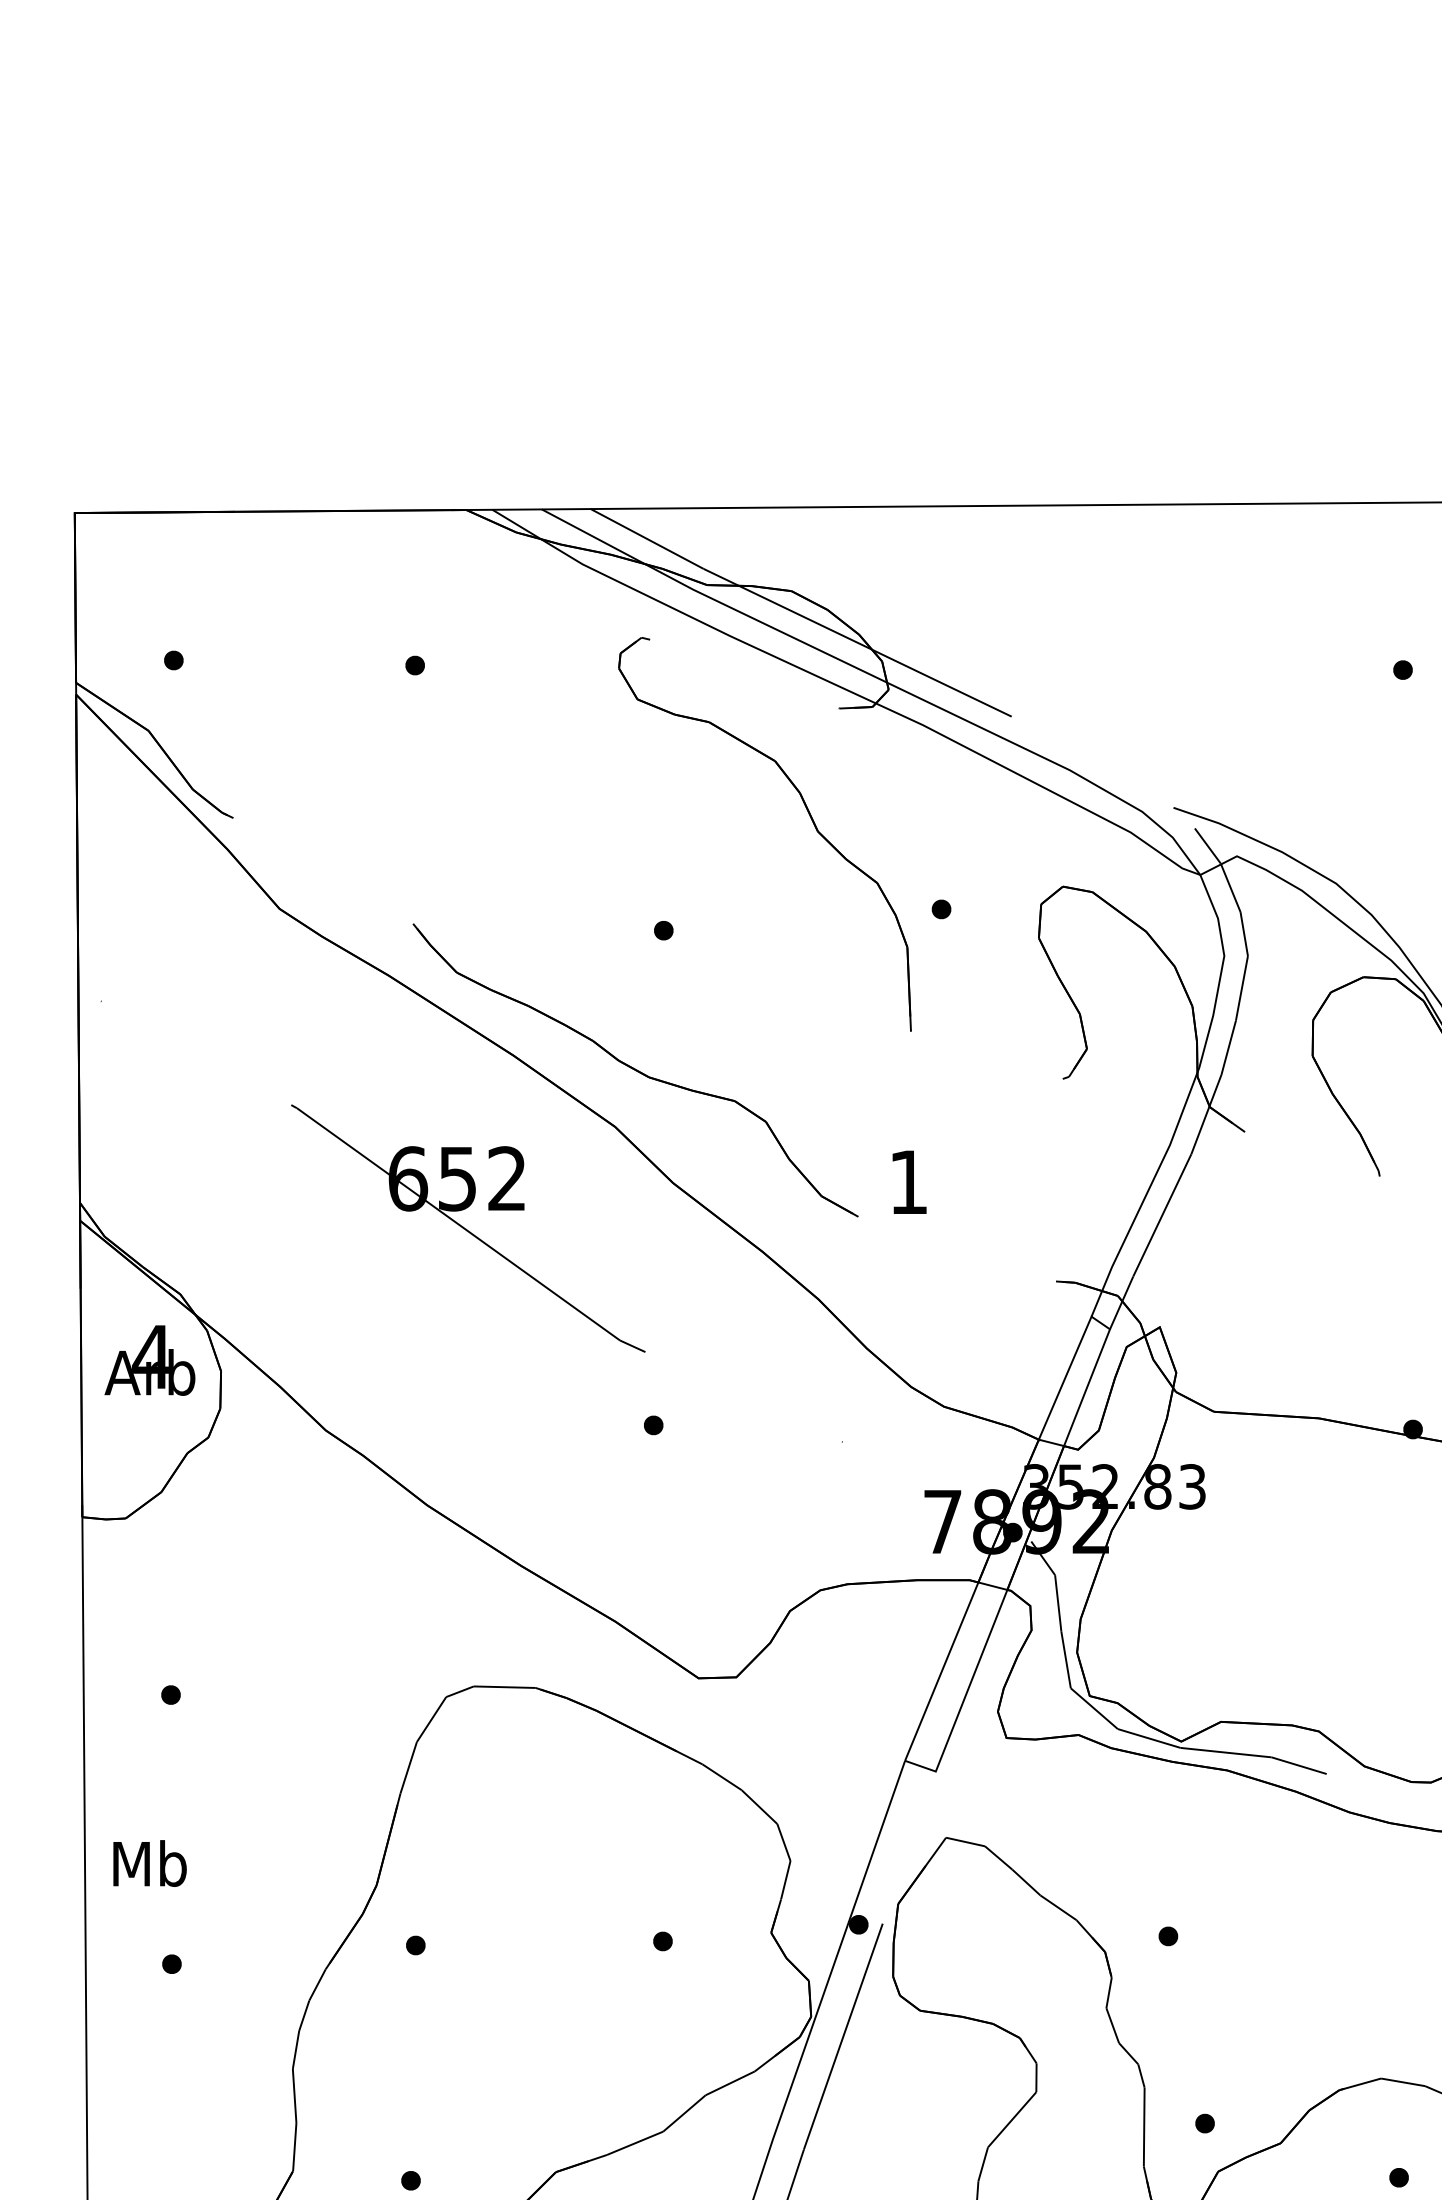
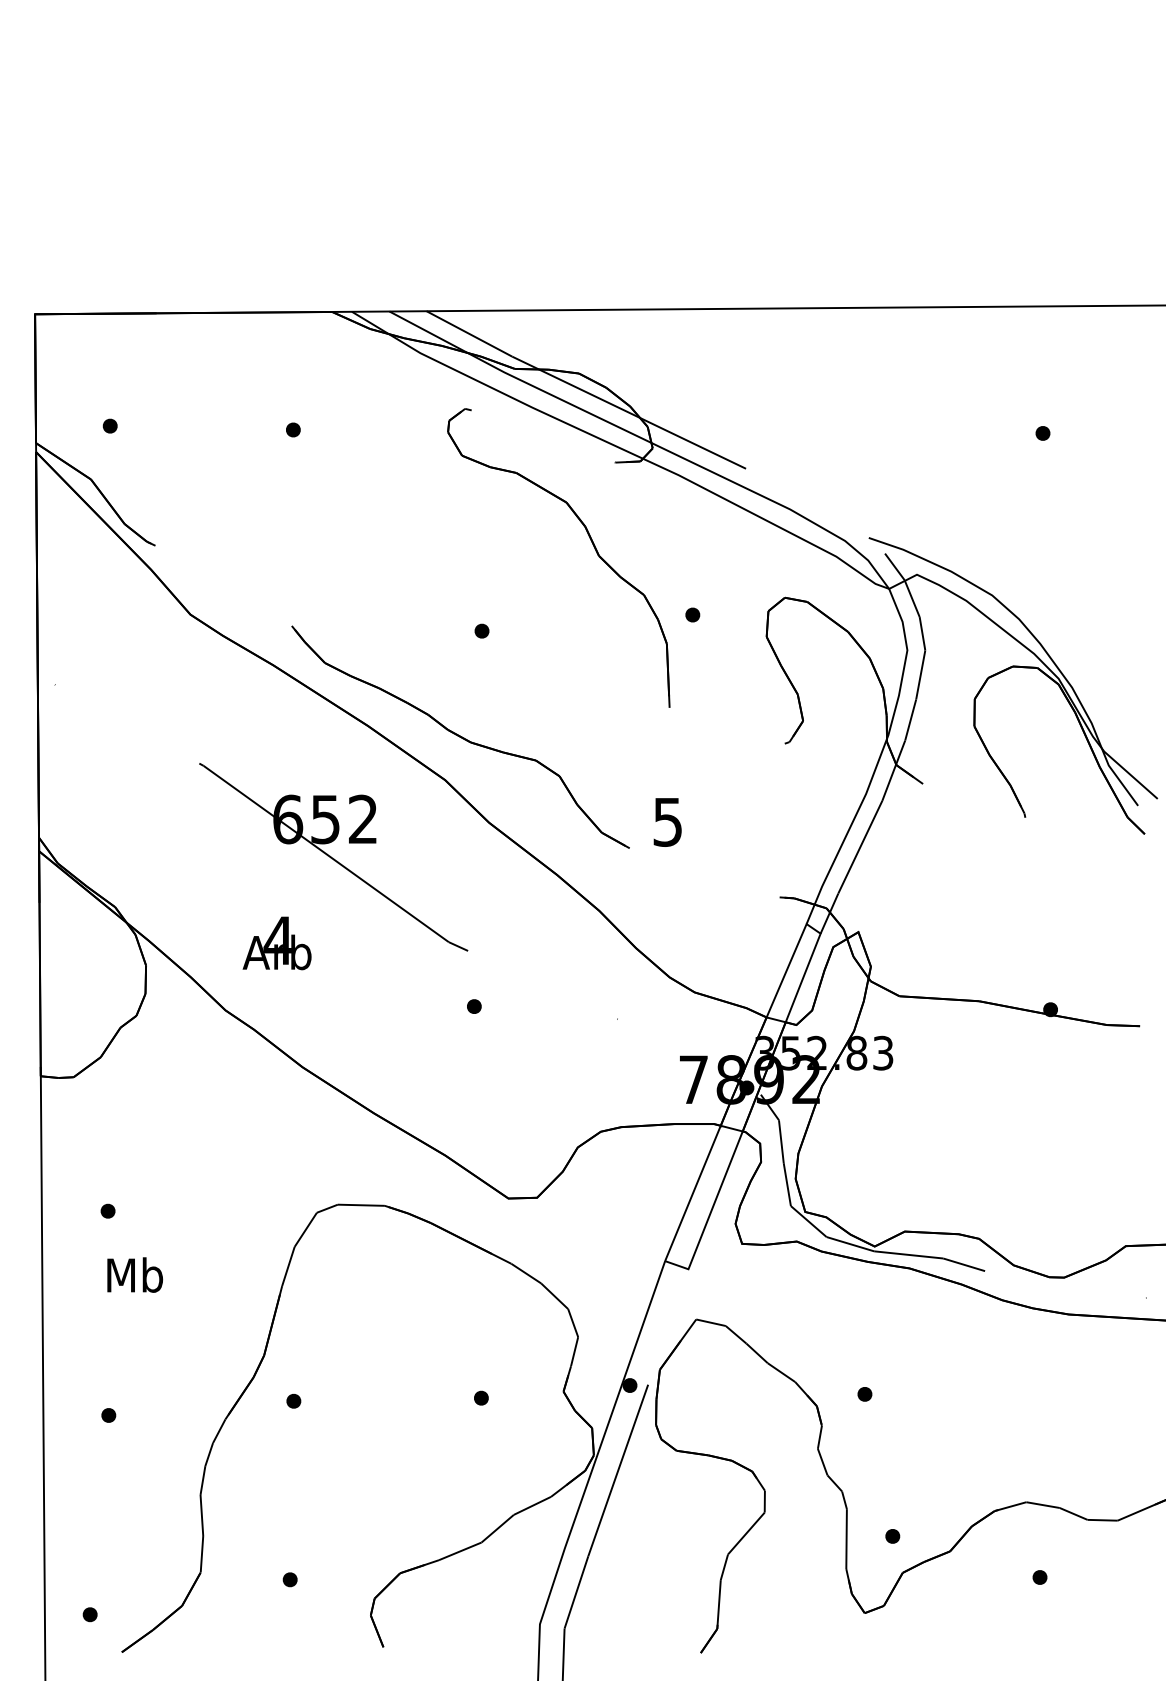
text: (908, 1182) -> (667, 822), 1 -> 5
text: (149, 1360) -> (276, 943), moved
text: (149, 1862) -> (134, 1274), moved

